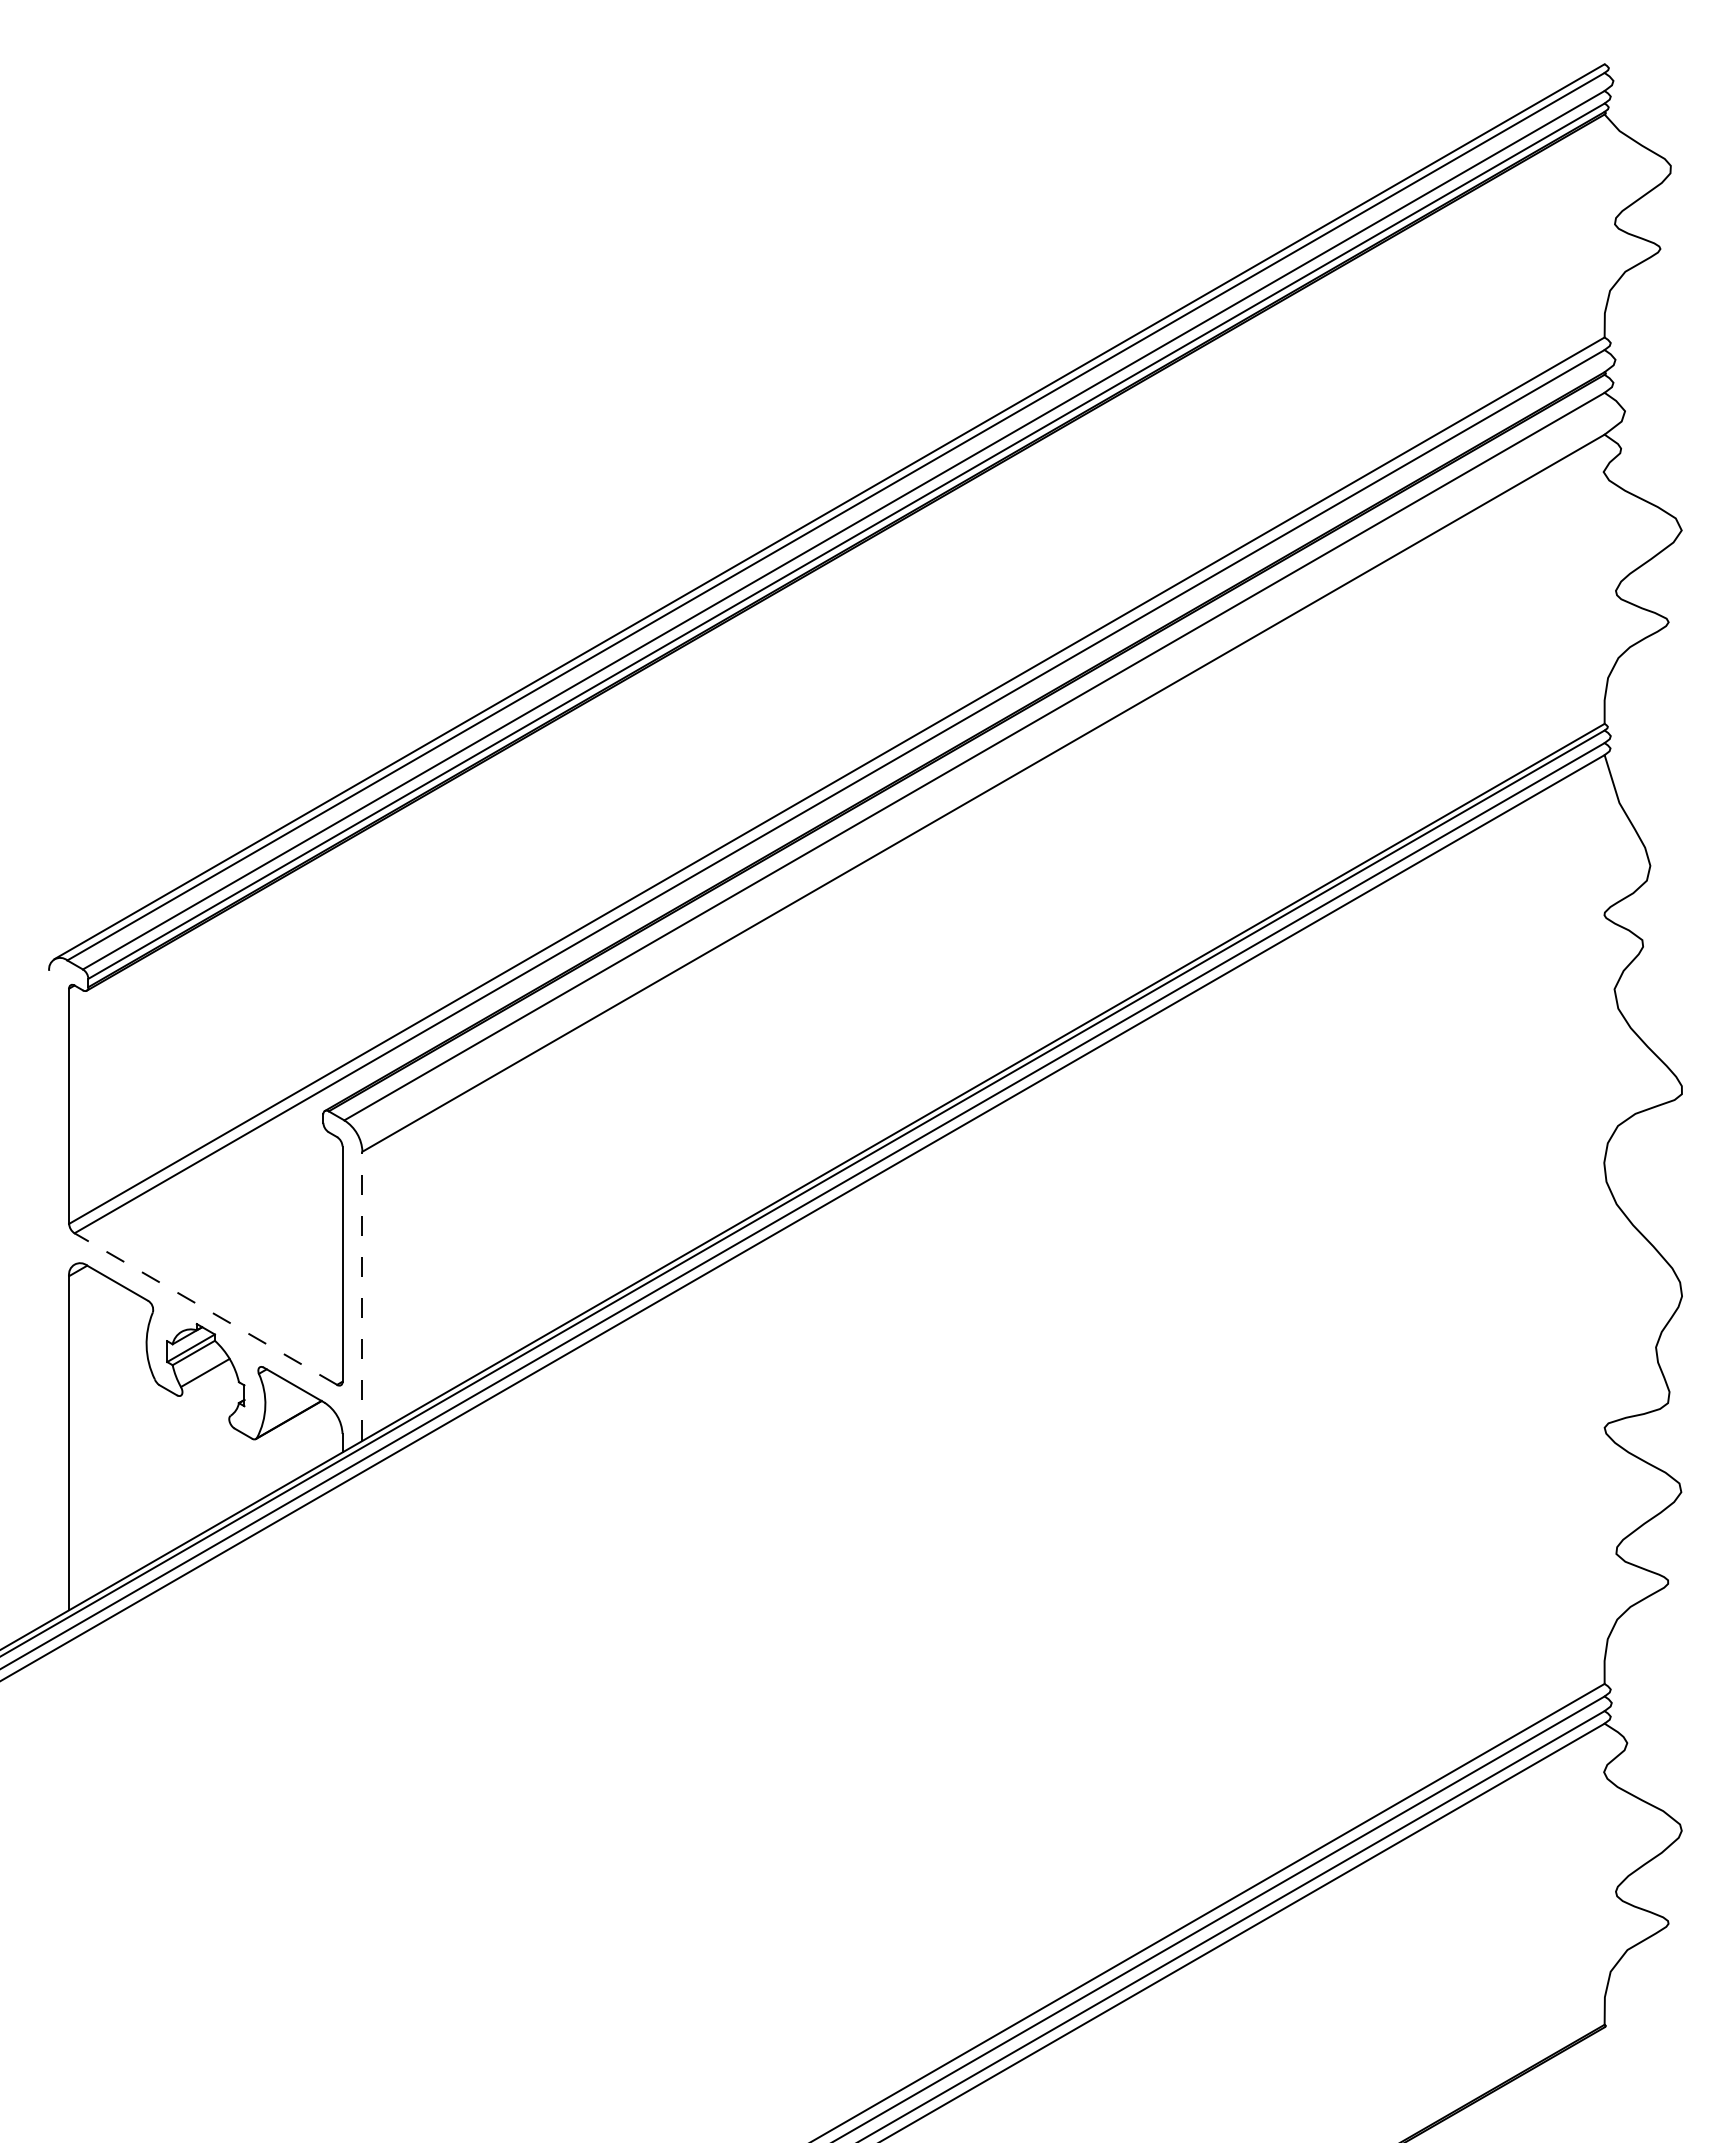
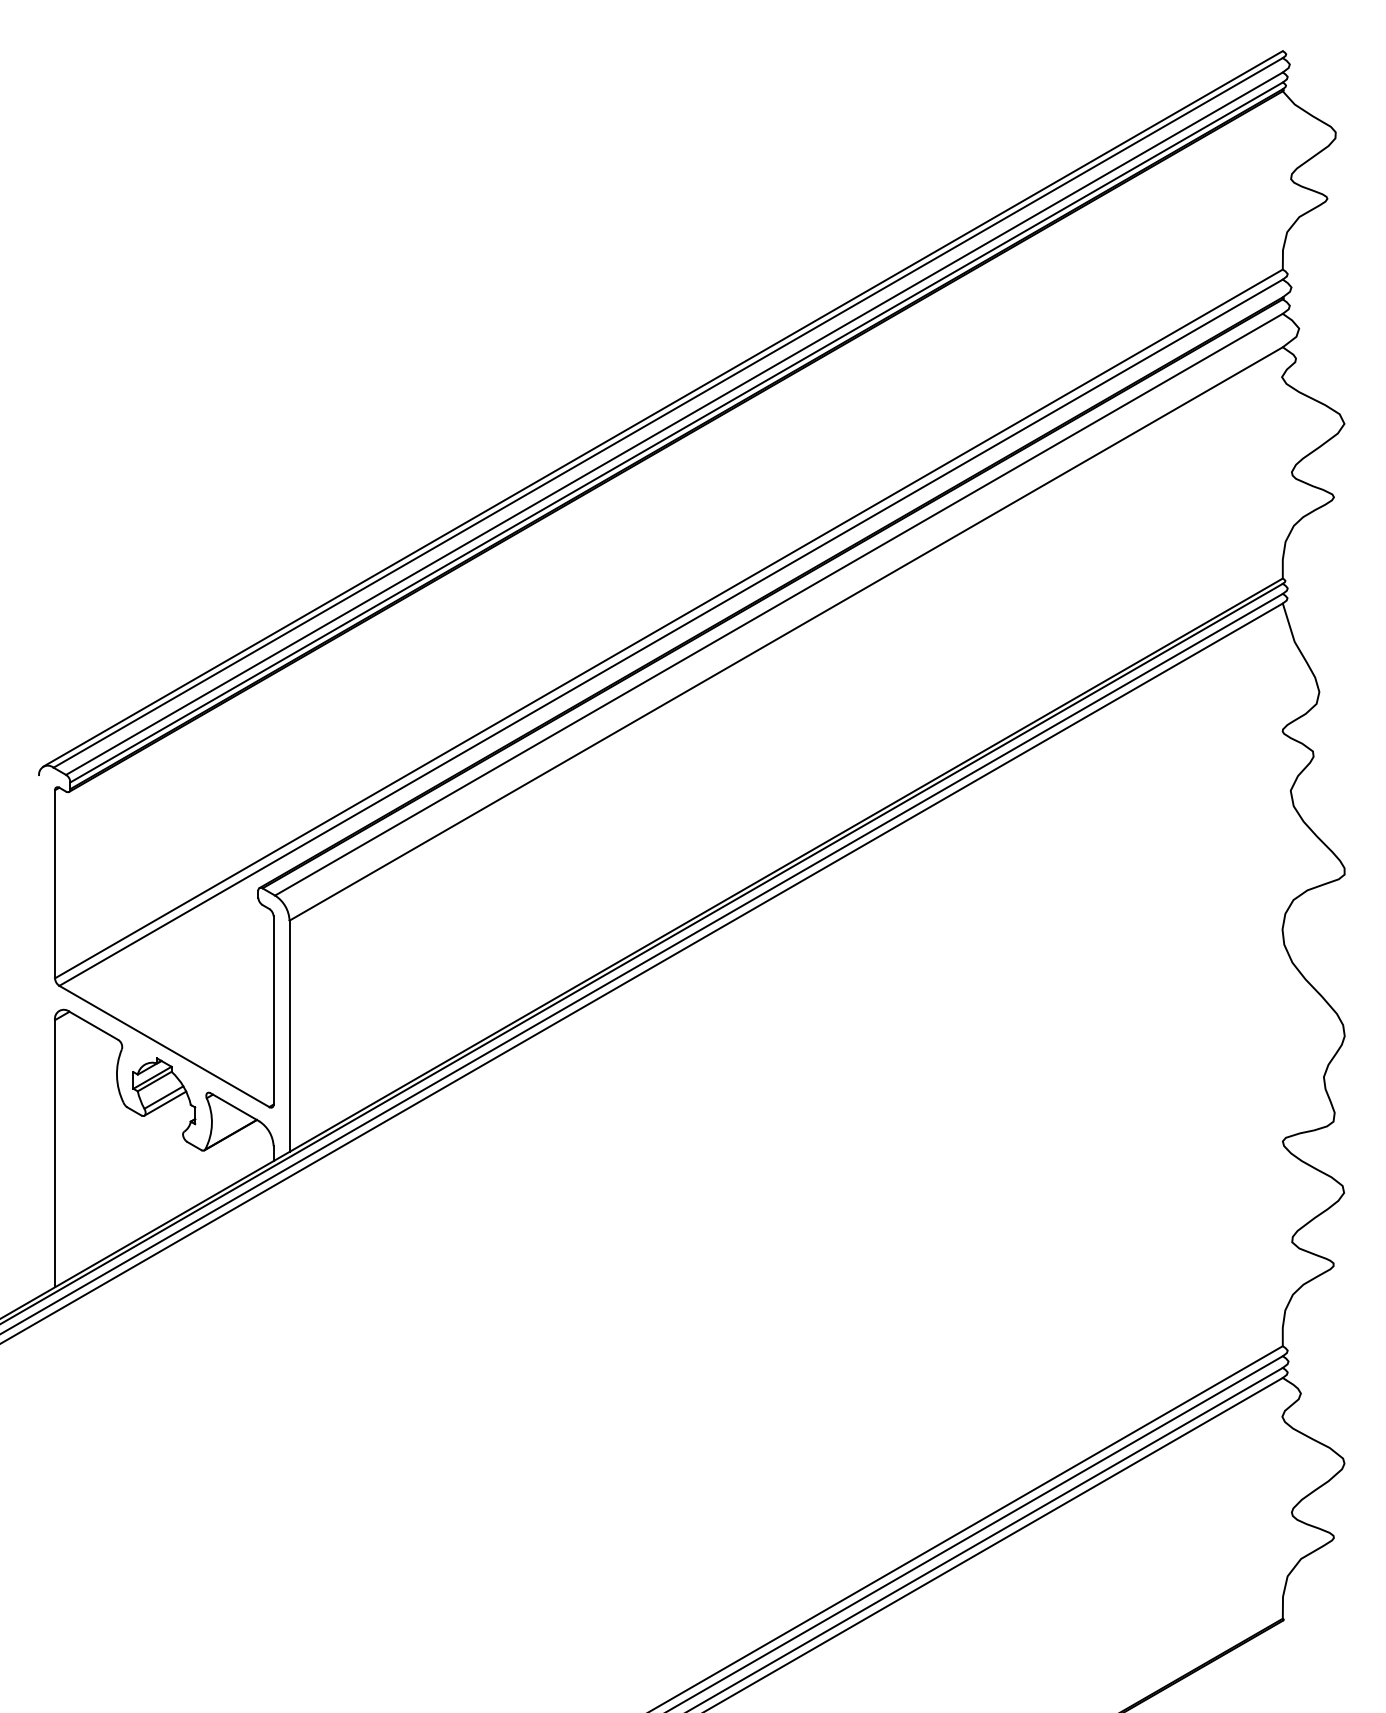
line: (362, 1296) -> (289, 1036), dashed -> solid
line: (205, 1309) -> (164, 1046), dashed -> solid
line: (206, 1380) -> (164, 1103), added

